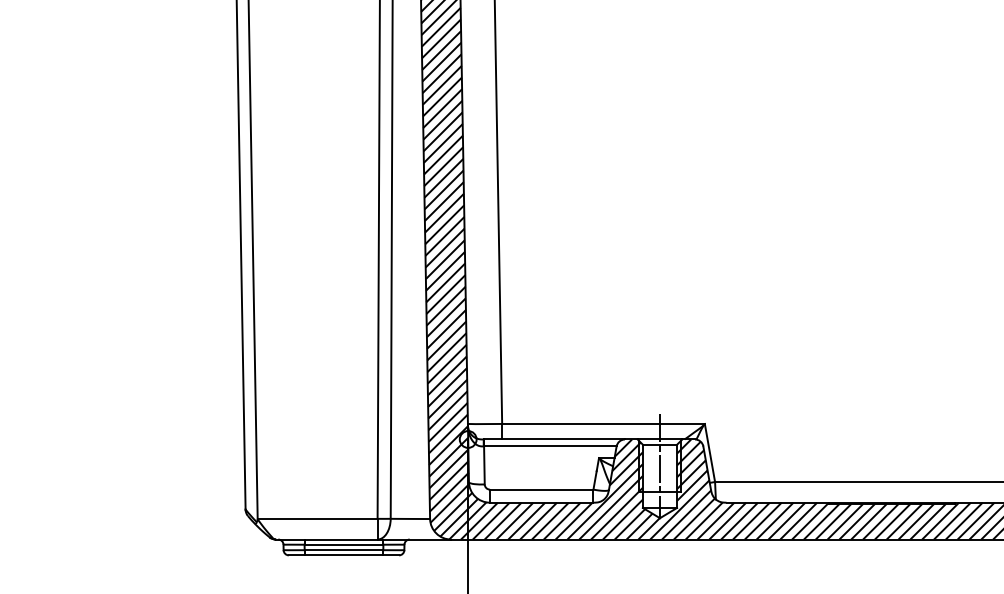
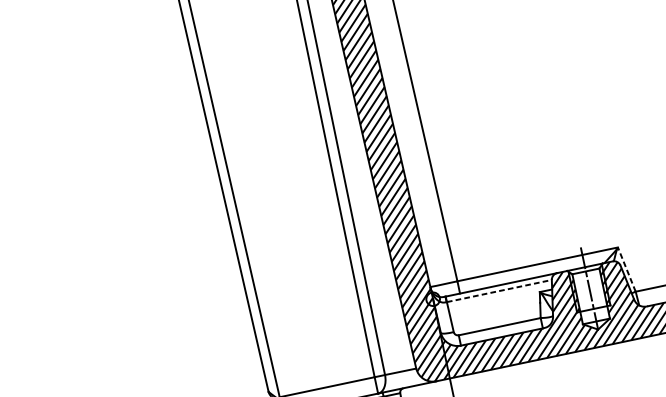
line: (550, 446) -> (499, 291), solid -> dashed
line: (709, 452) -> (626, 269), solid -> dashed

